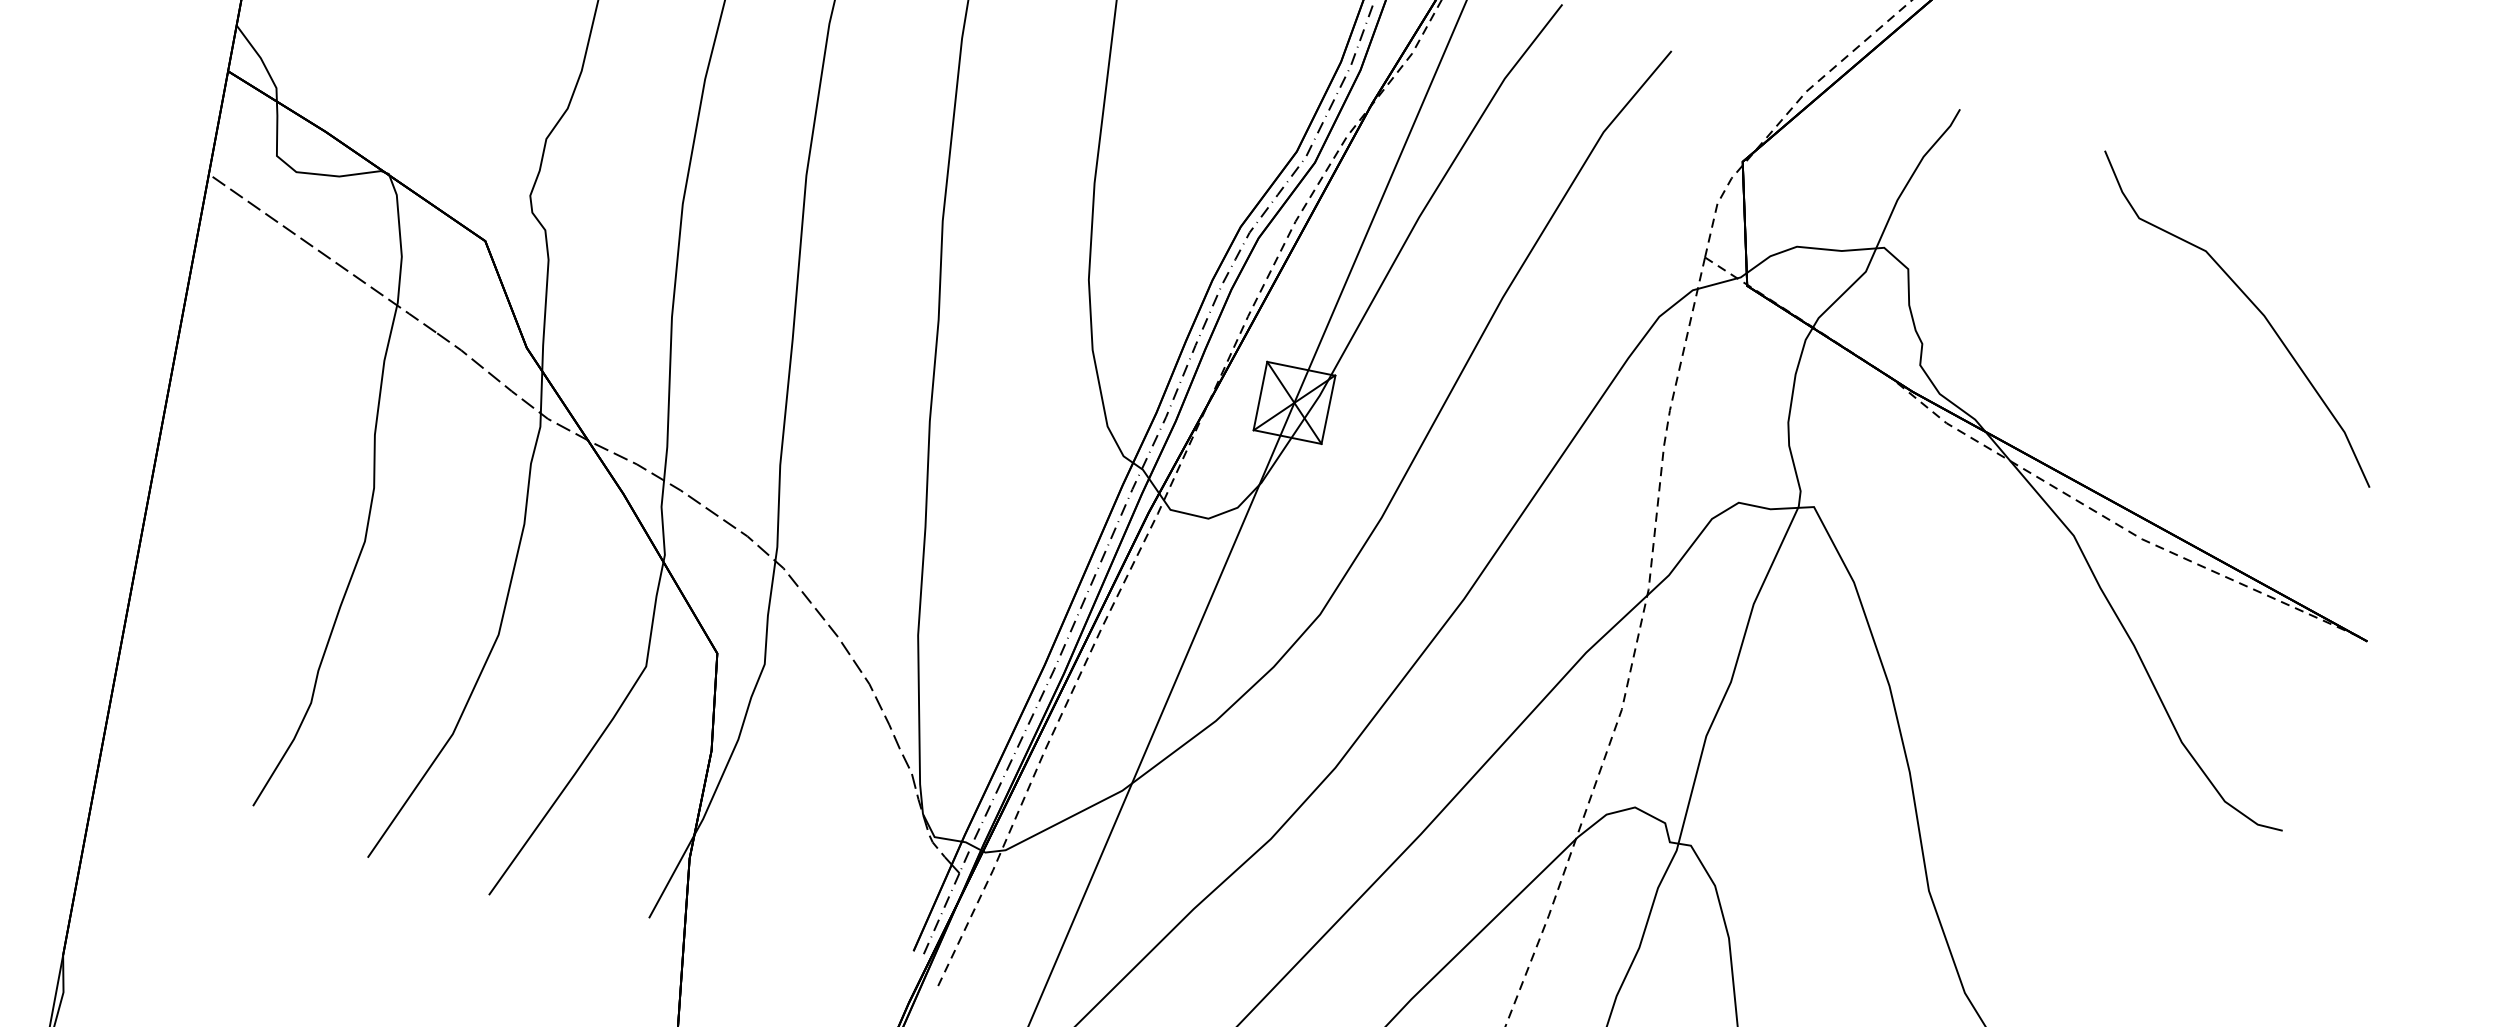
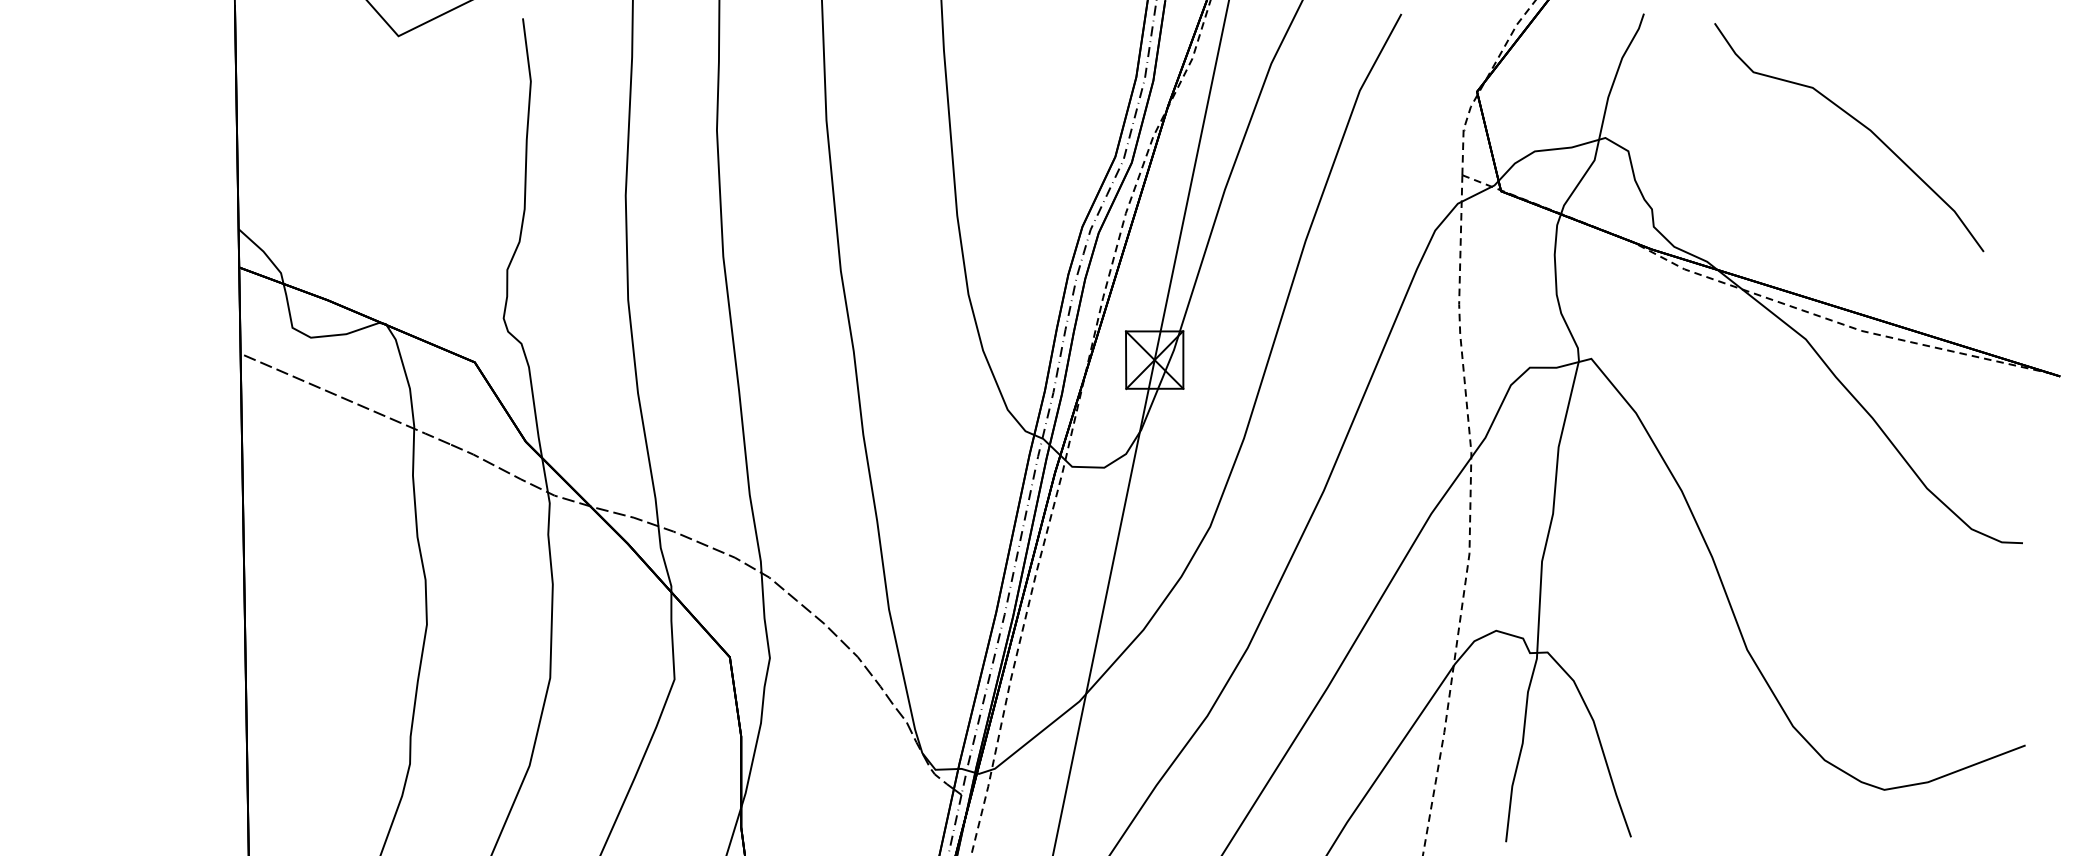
curve: (2253, 306) -> (1860, 124), moved

